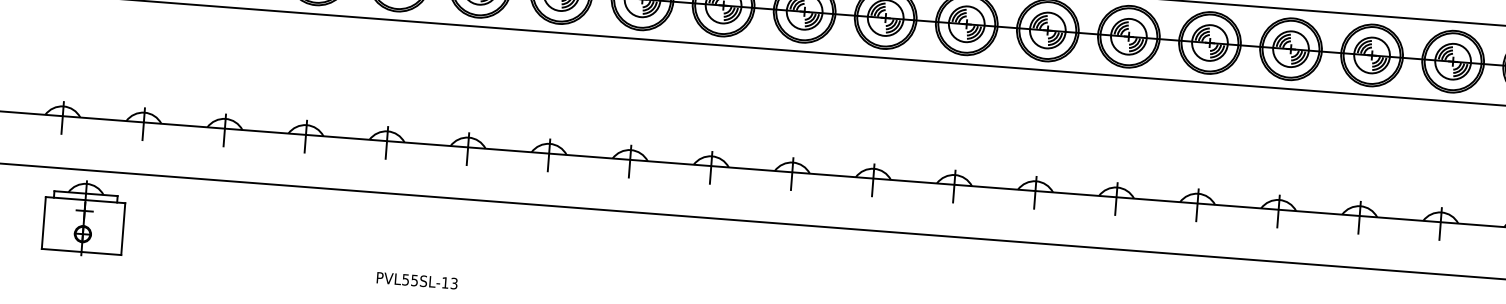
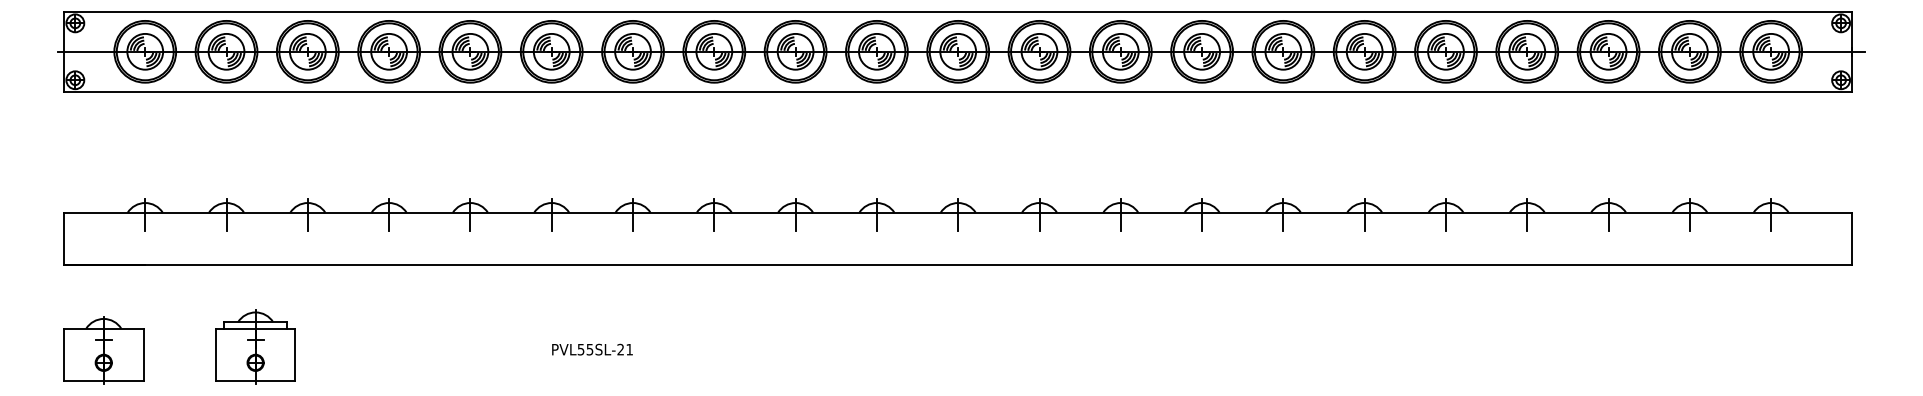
part: (84, 217) -> (255, 346), moved
text: (449, 283) -> (624, 349), PVL55SL-13 -> PVL55SL-21

